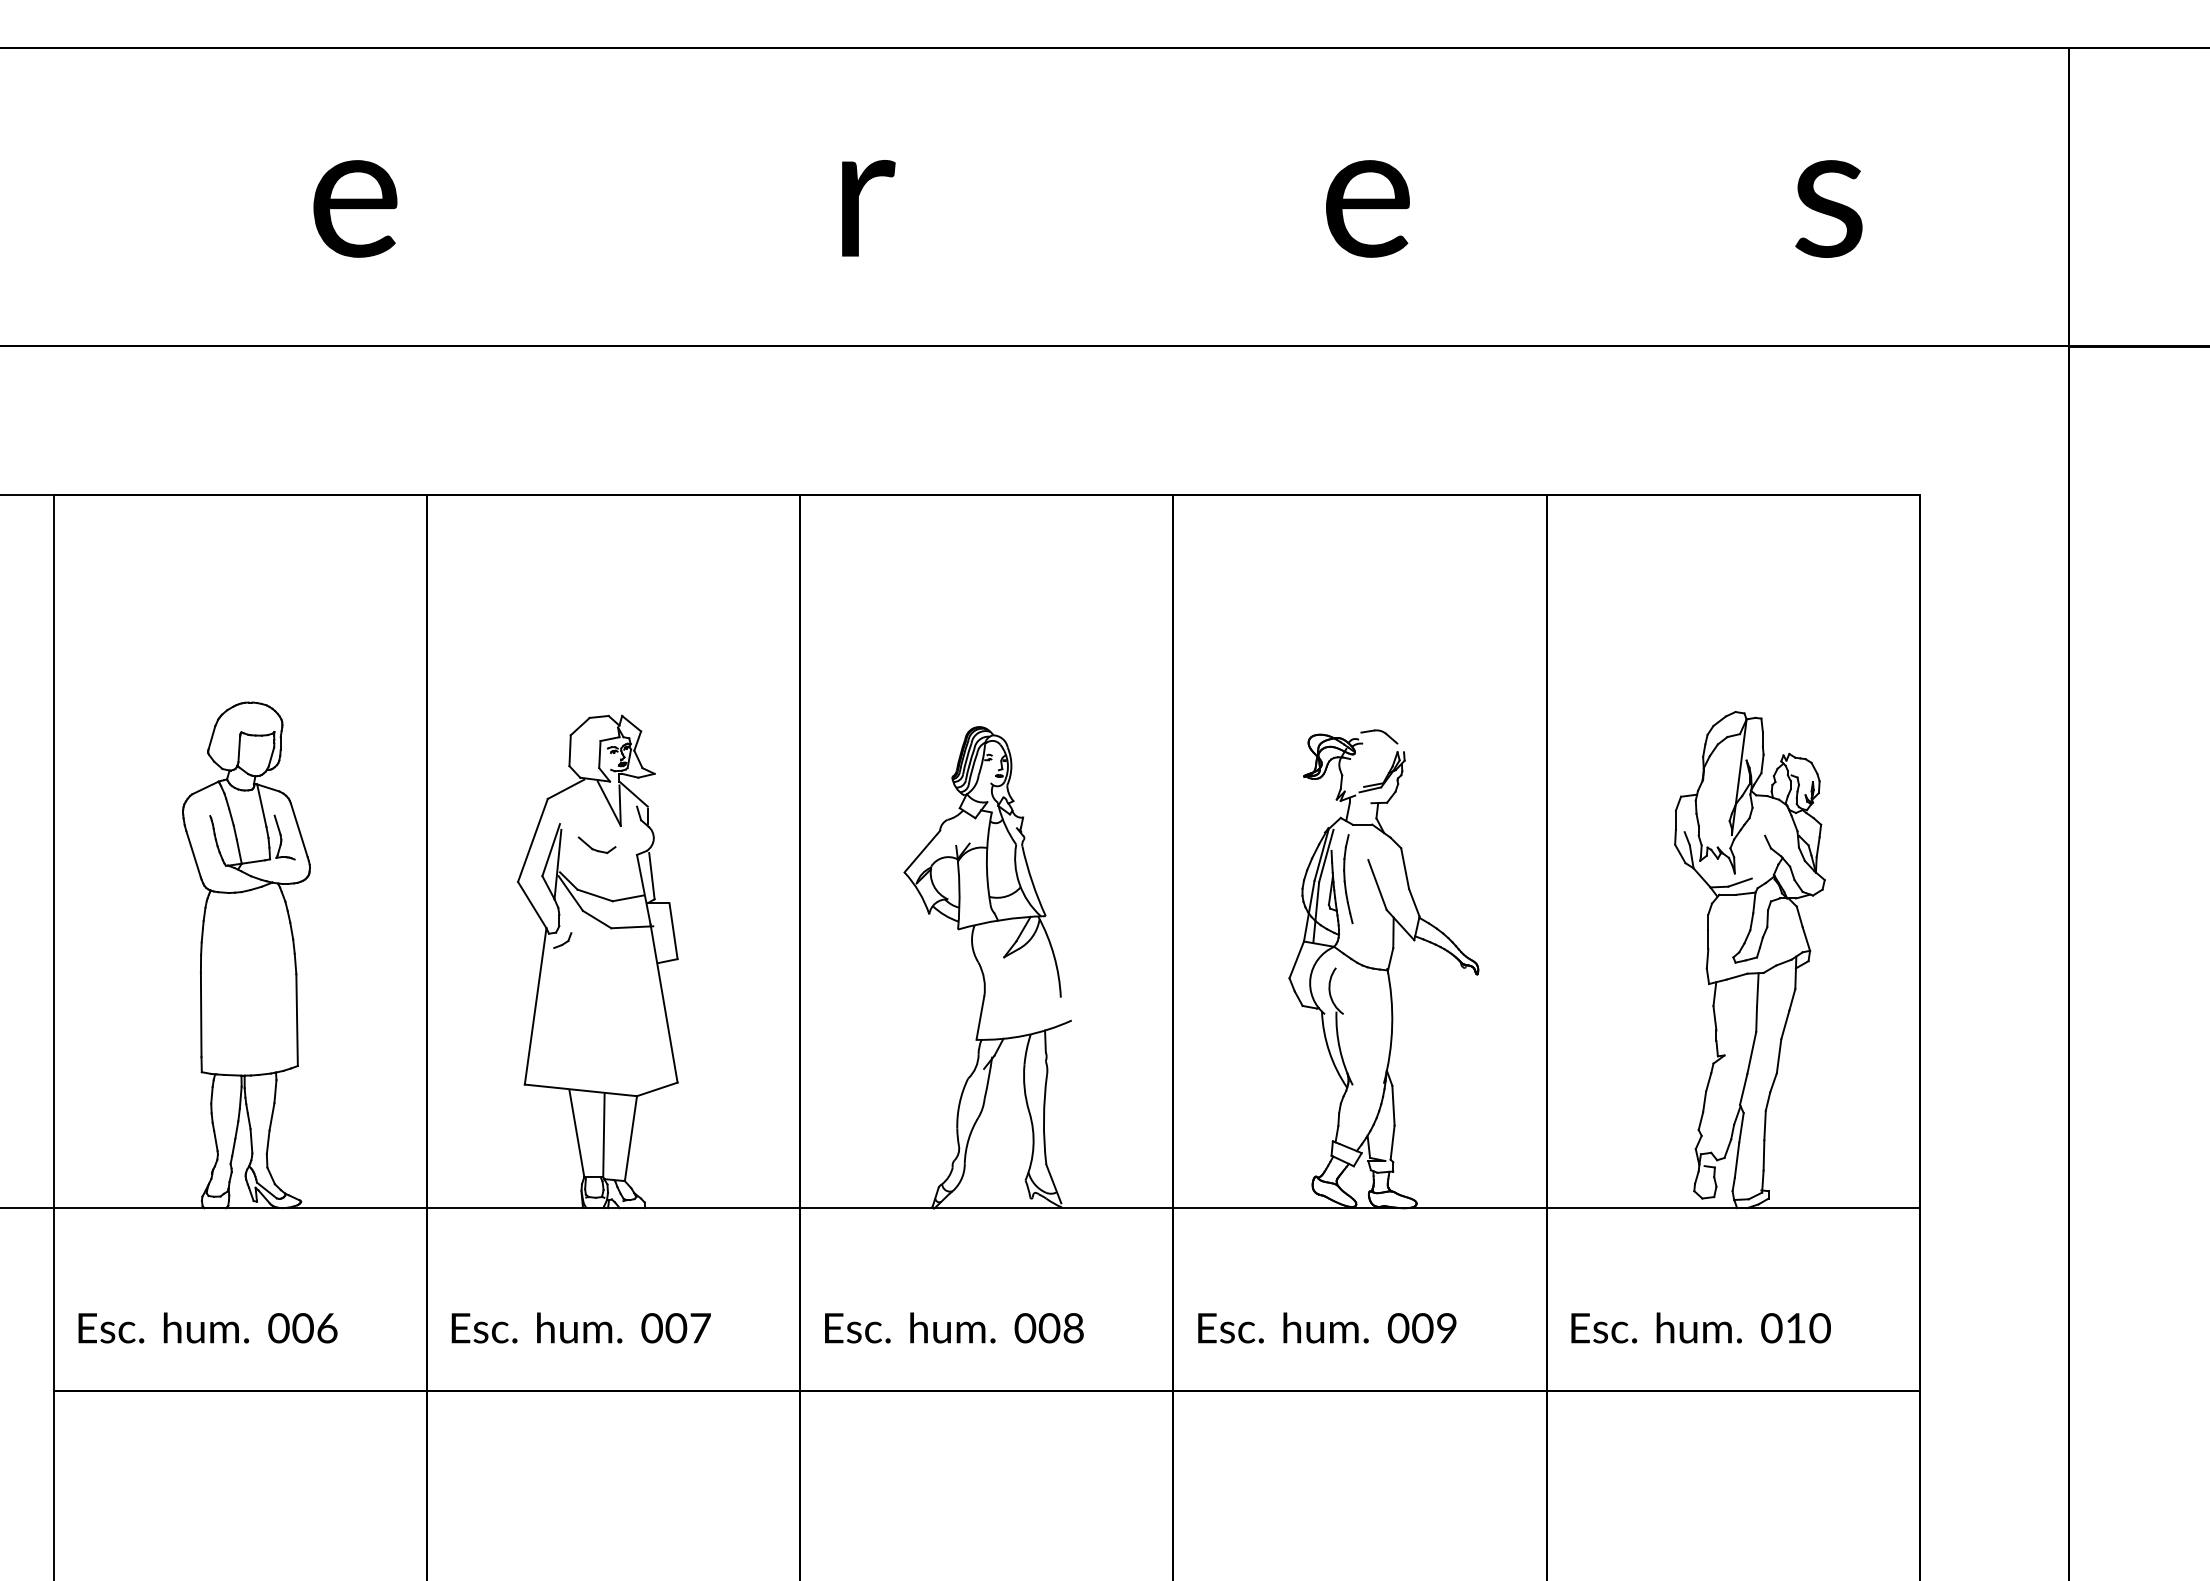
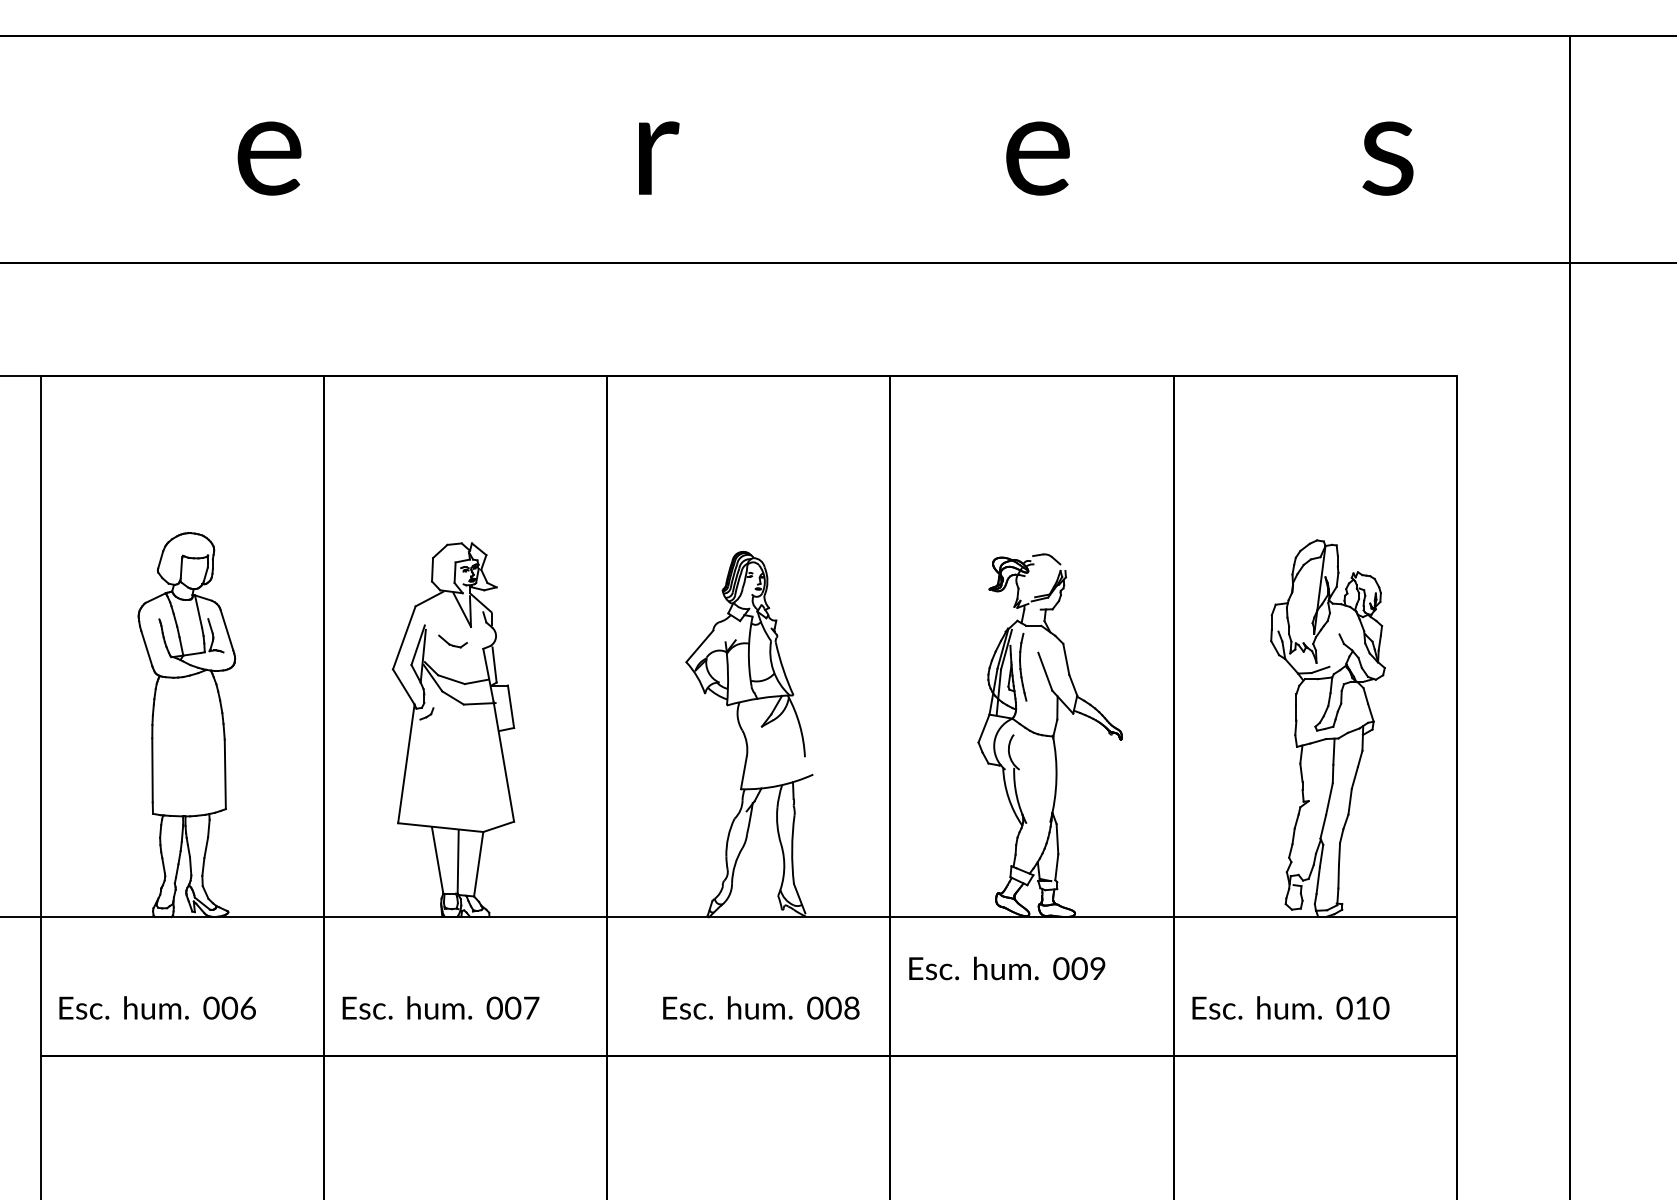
text: (954, 1327) -> (761, 1007), moved
text: (1327, 1327) -> (1007, 968), moved

